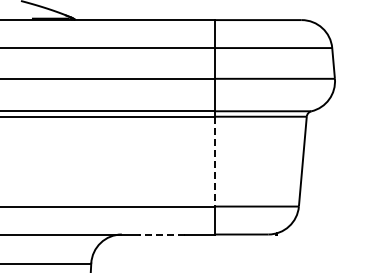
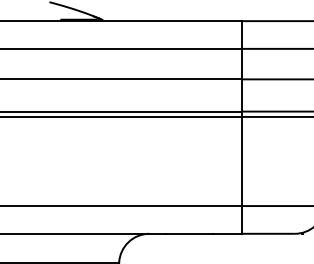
line: (215, 161) -> (242, 161), dashed -> solid
line: (161, 234) -> (188, 233), dashed -> solid

